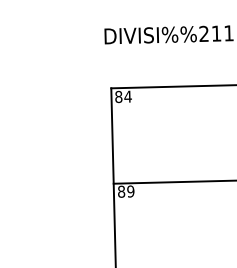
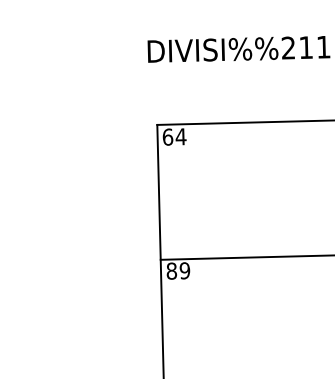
text: (118, 96) -> (167, 136), 84 -> 64

